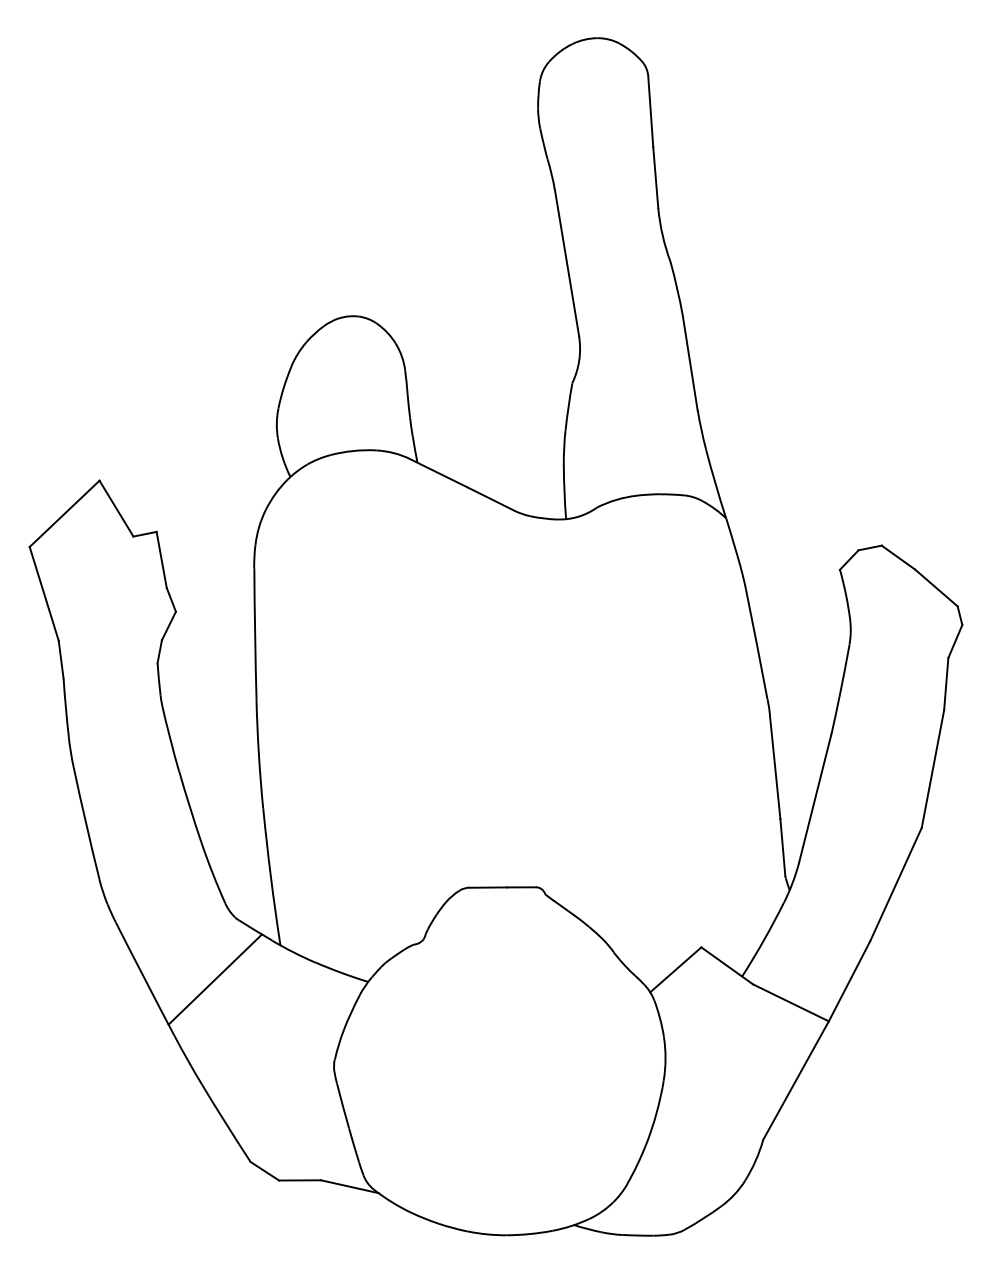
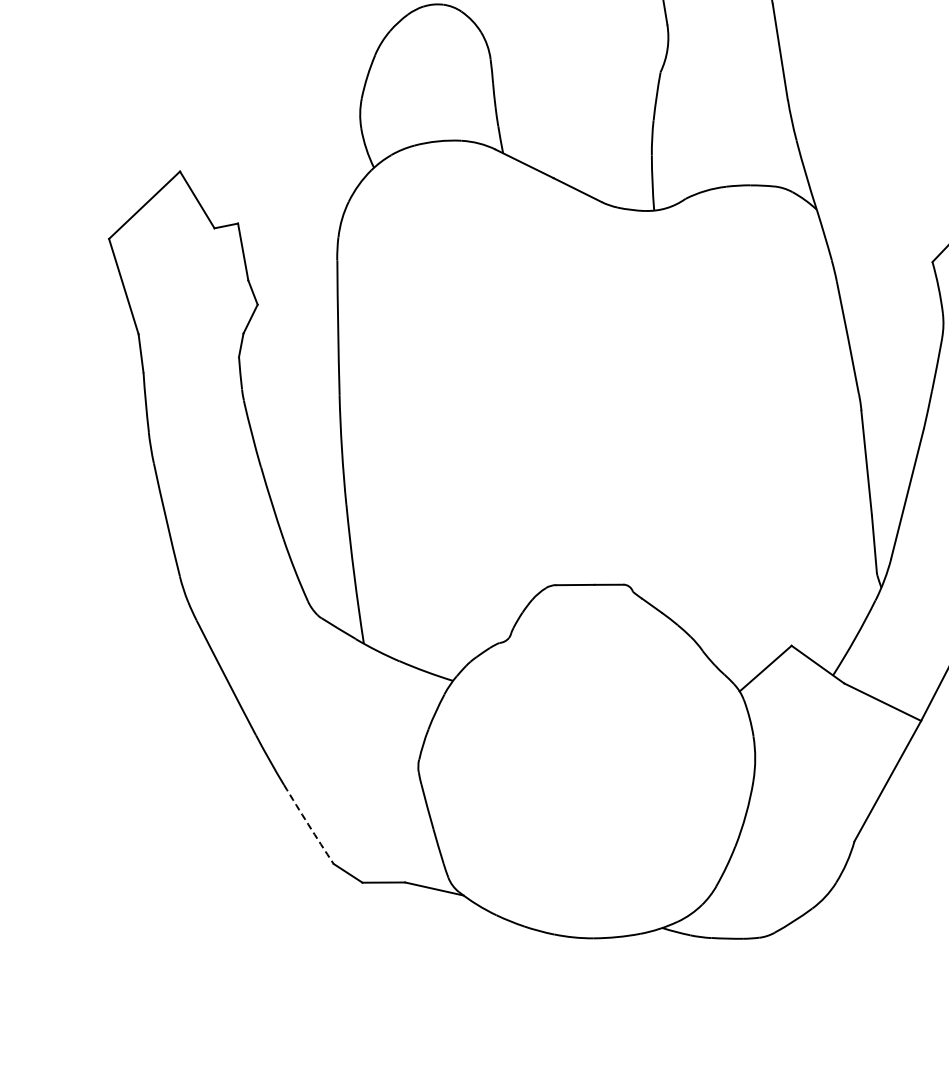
line: (214, 979) -> (296, 678), removed
arc: (225, 1123) -> (308, 824), solid -> dashed

